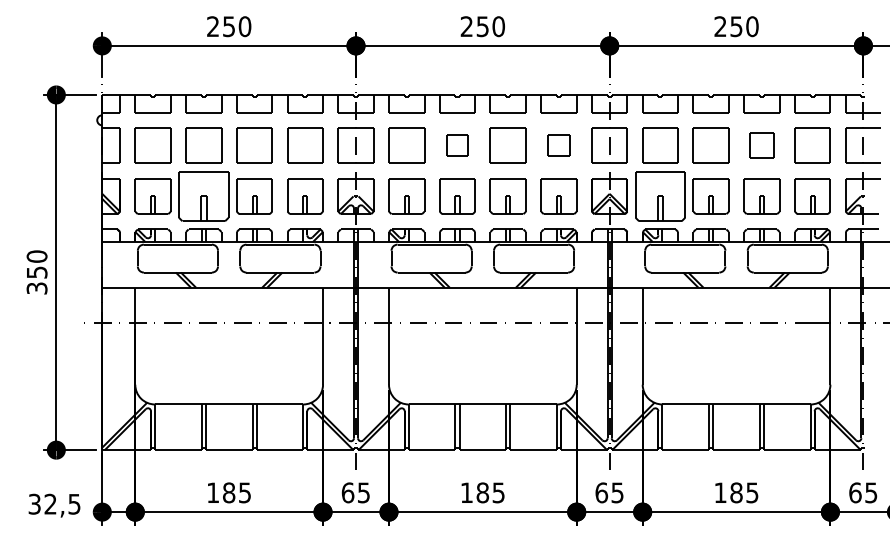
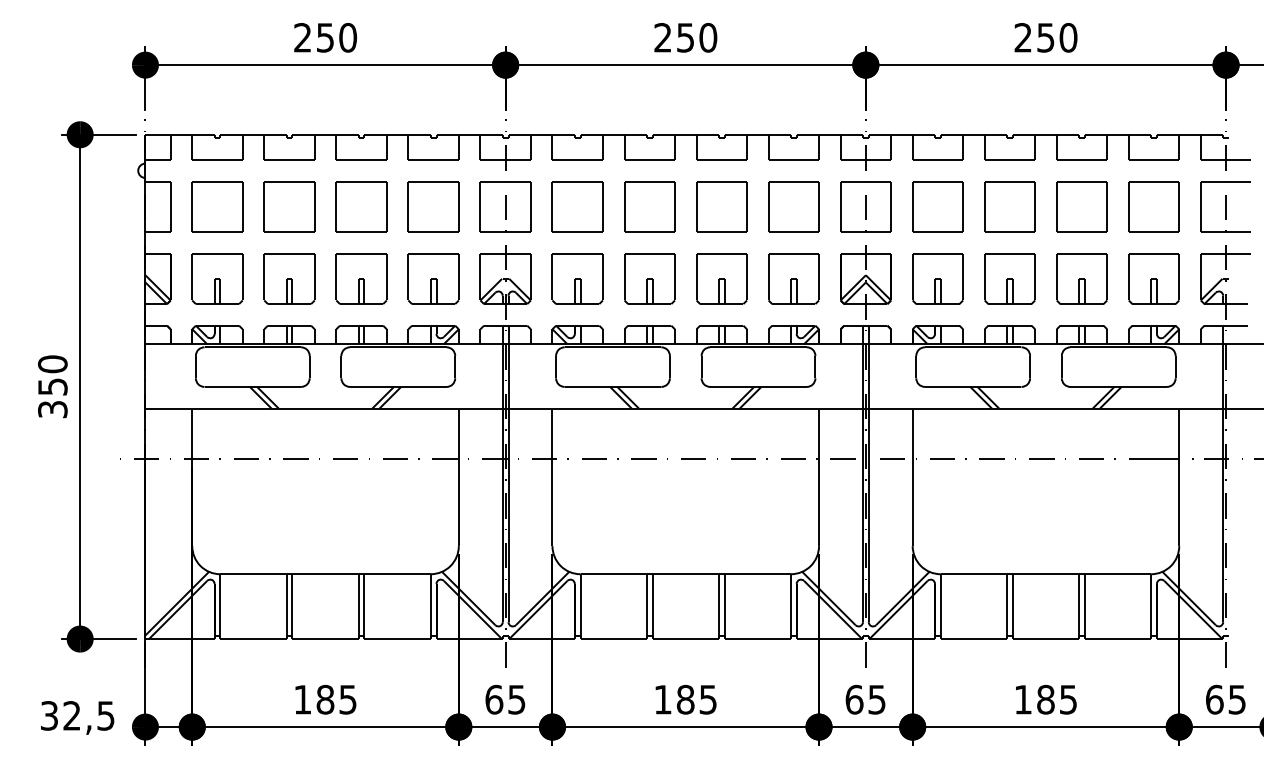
part: (457, 145) -> (649, 206), size x1.67
part: (558, 145) -> (793, 206), size x1.67
part: (761, 145) -> (1081, 206), size x1.43
part: (203, 196) -> (289, 278), size x0.71
part: (660, 196) -> (937, 278), size x0.71

